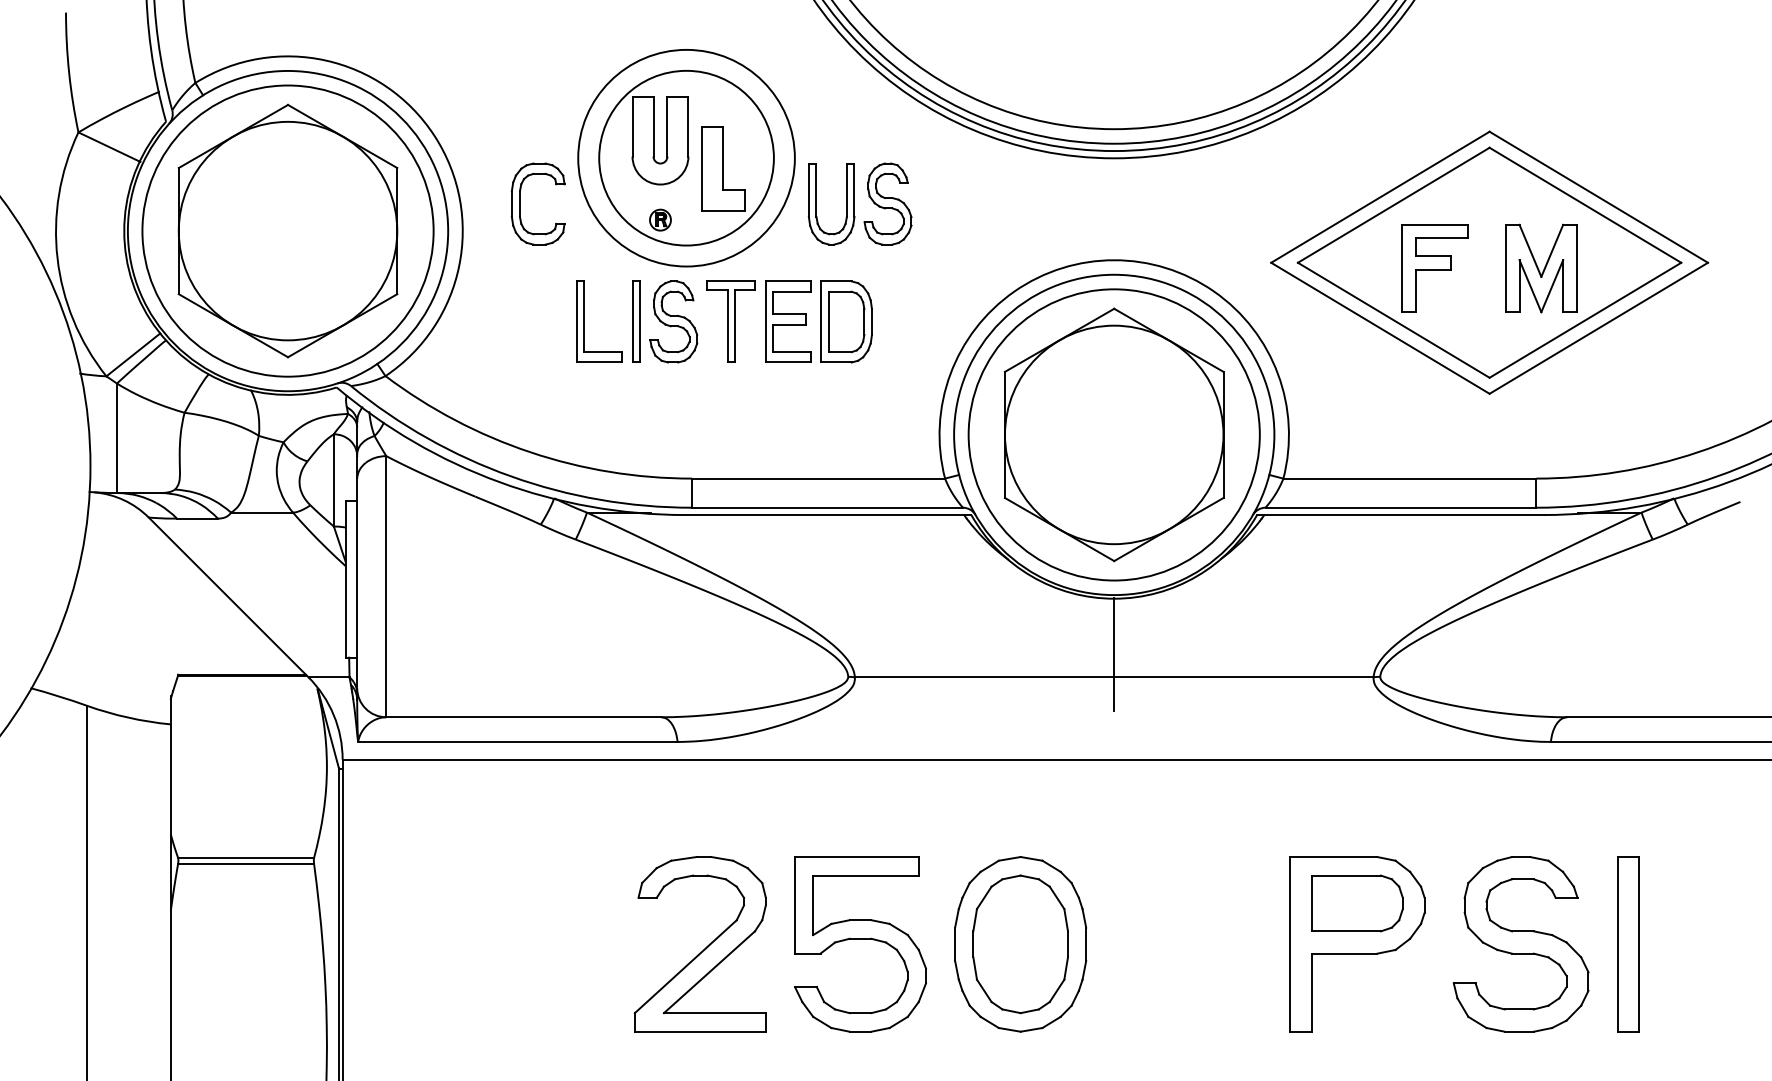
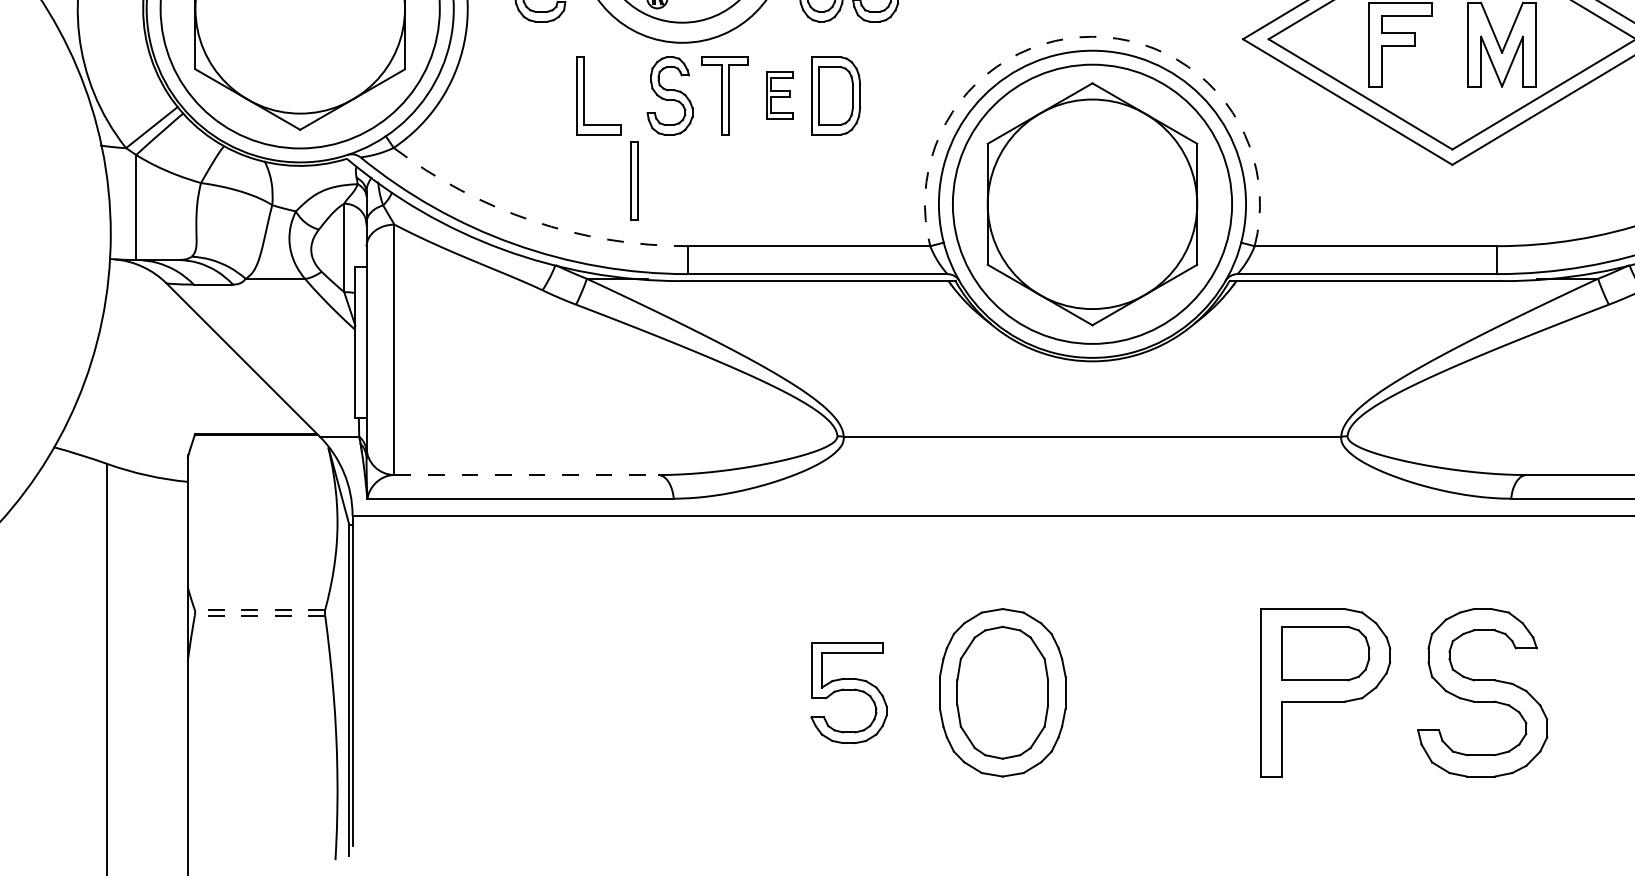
arc: (1114, 260) -> (1092, 37), solid -> dashed
part: (636, 321) -> (634, 180), moved
part: (788, 321) -> (780, 95), size x0.6
arc: (530, 452) -> (532, 221), solid -> dashed
line: (1114, 654) -> (1092, 414), removed
line: (524, 717) -> (526, 475), solid -> dashed
line: (246, 857) -> (260, 609), solid -> dashed
line: (246, 863) -> (260, 615), solid -> dashed
part: (860, 944) -> (849, 692), size x0.6
part: (1628, 944) -> (1585, 692), removed
part: (704, 948) -> (699, 696), removed

